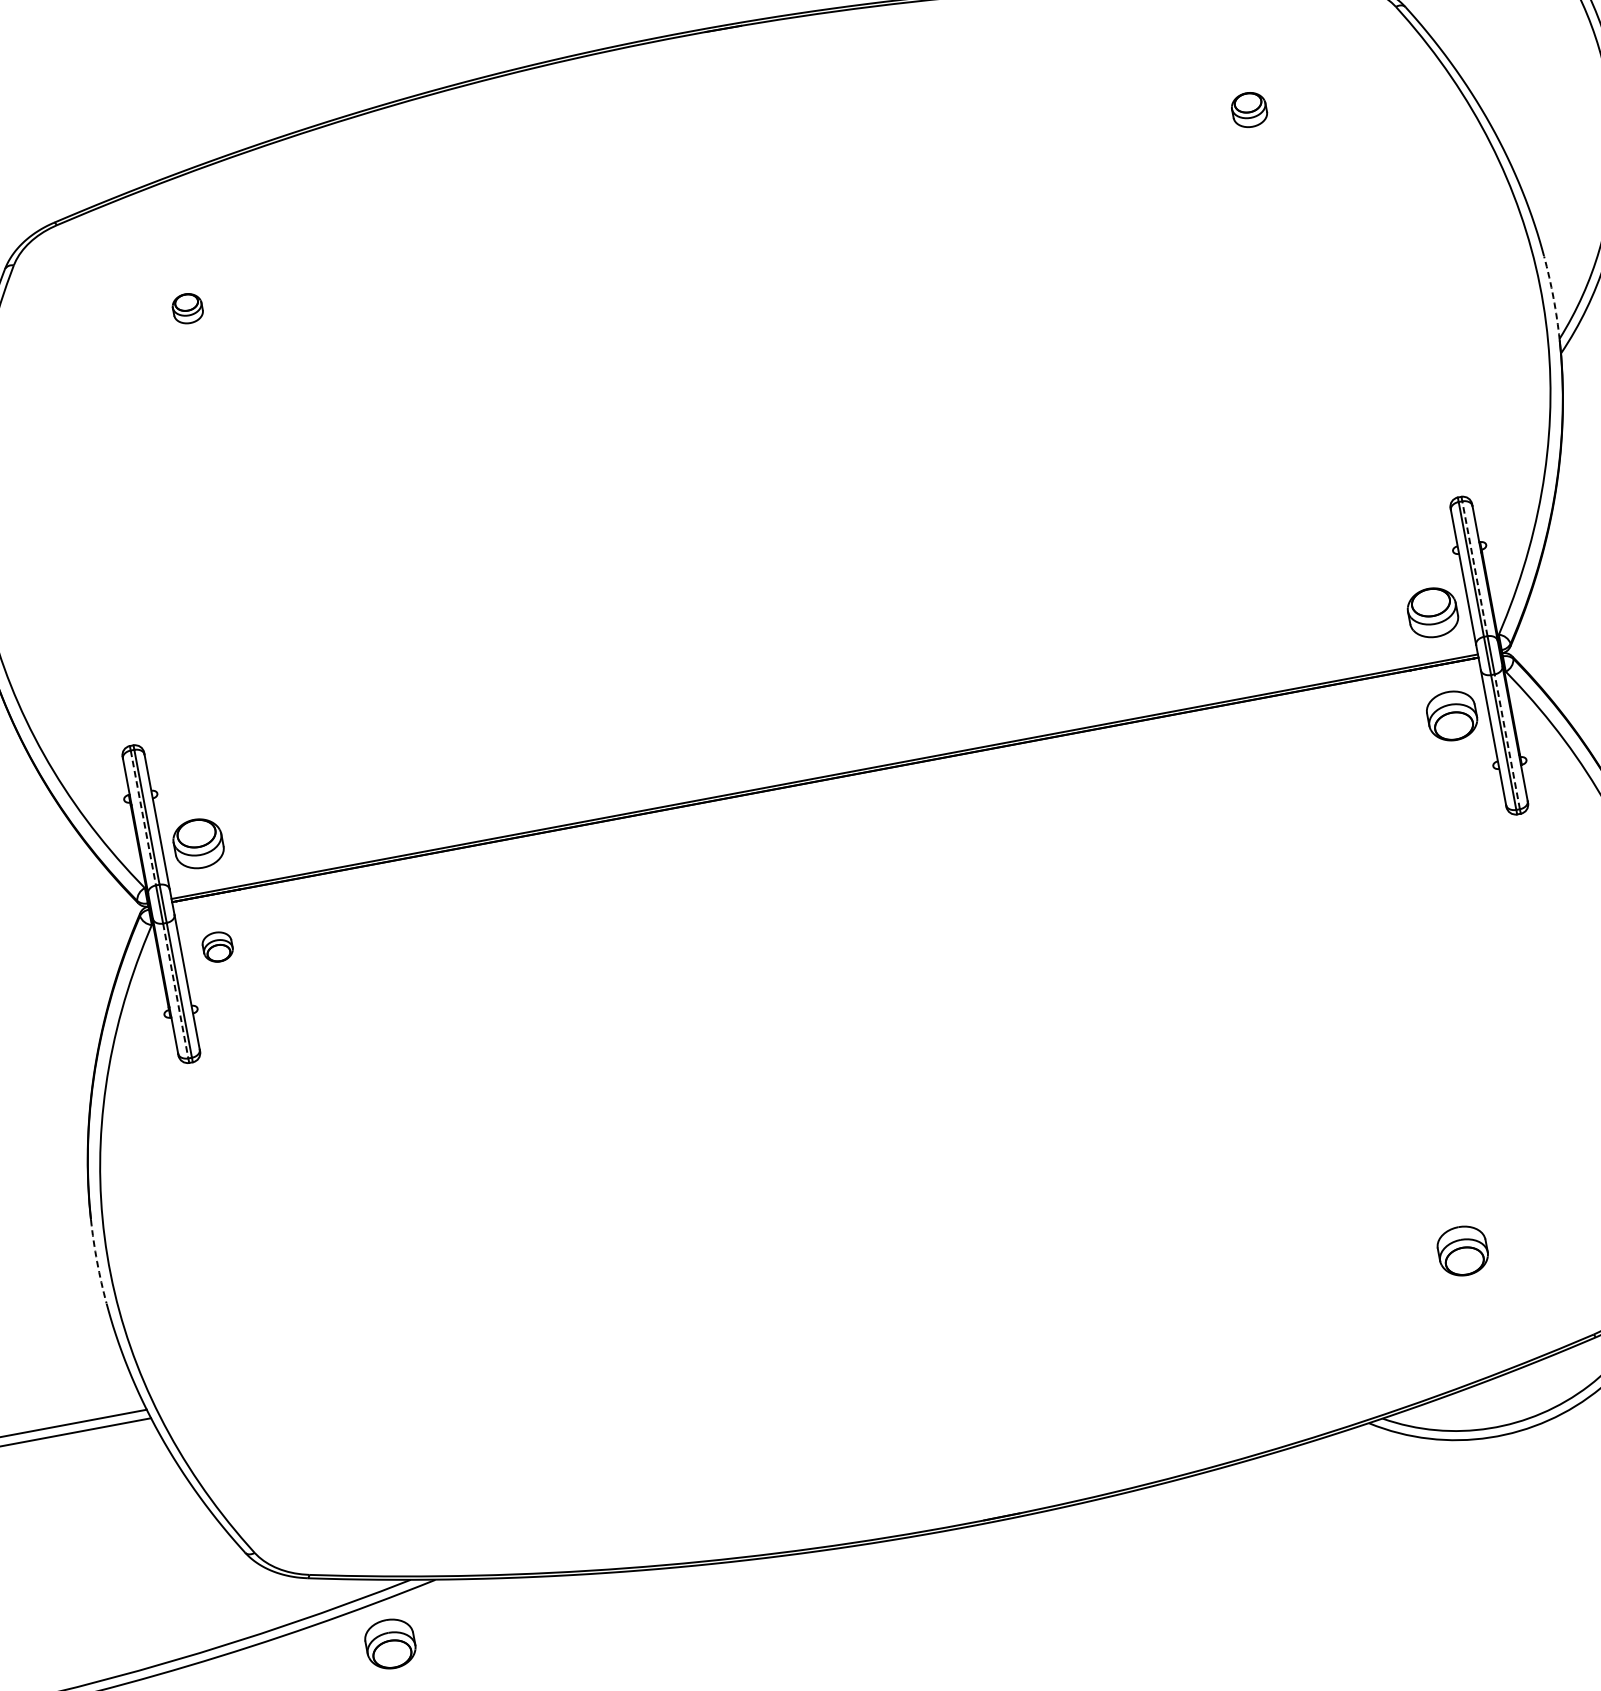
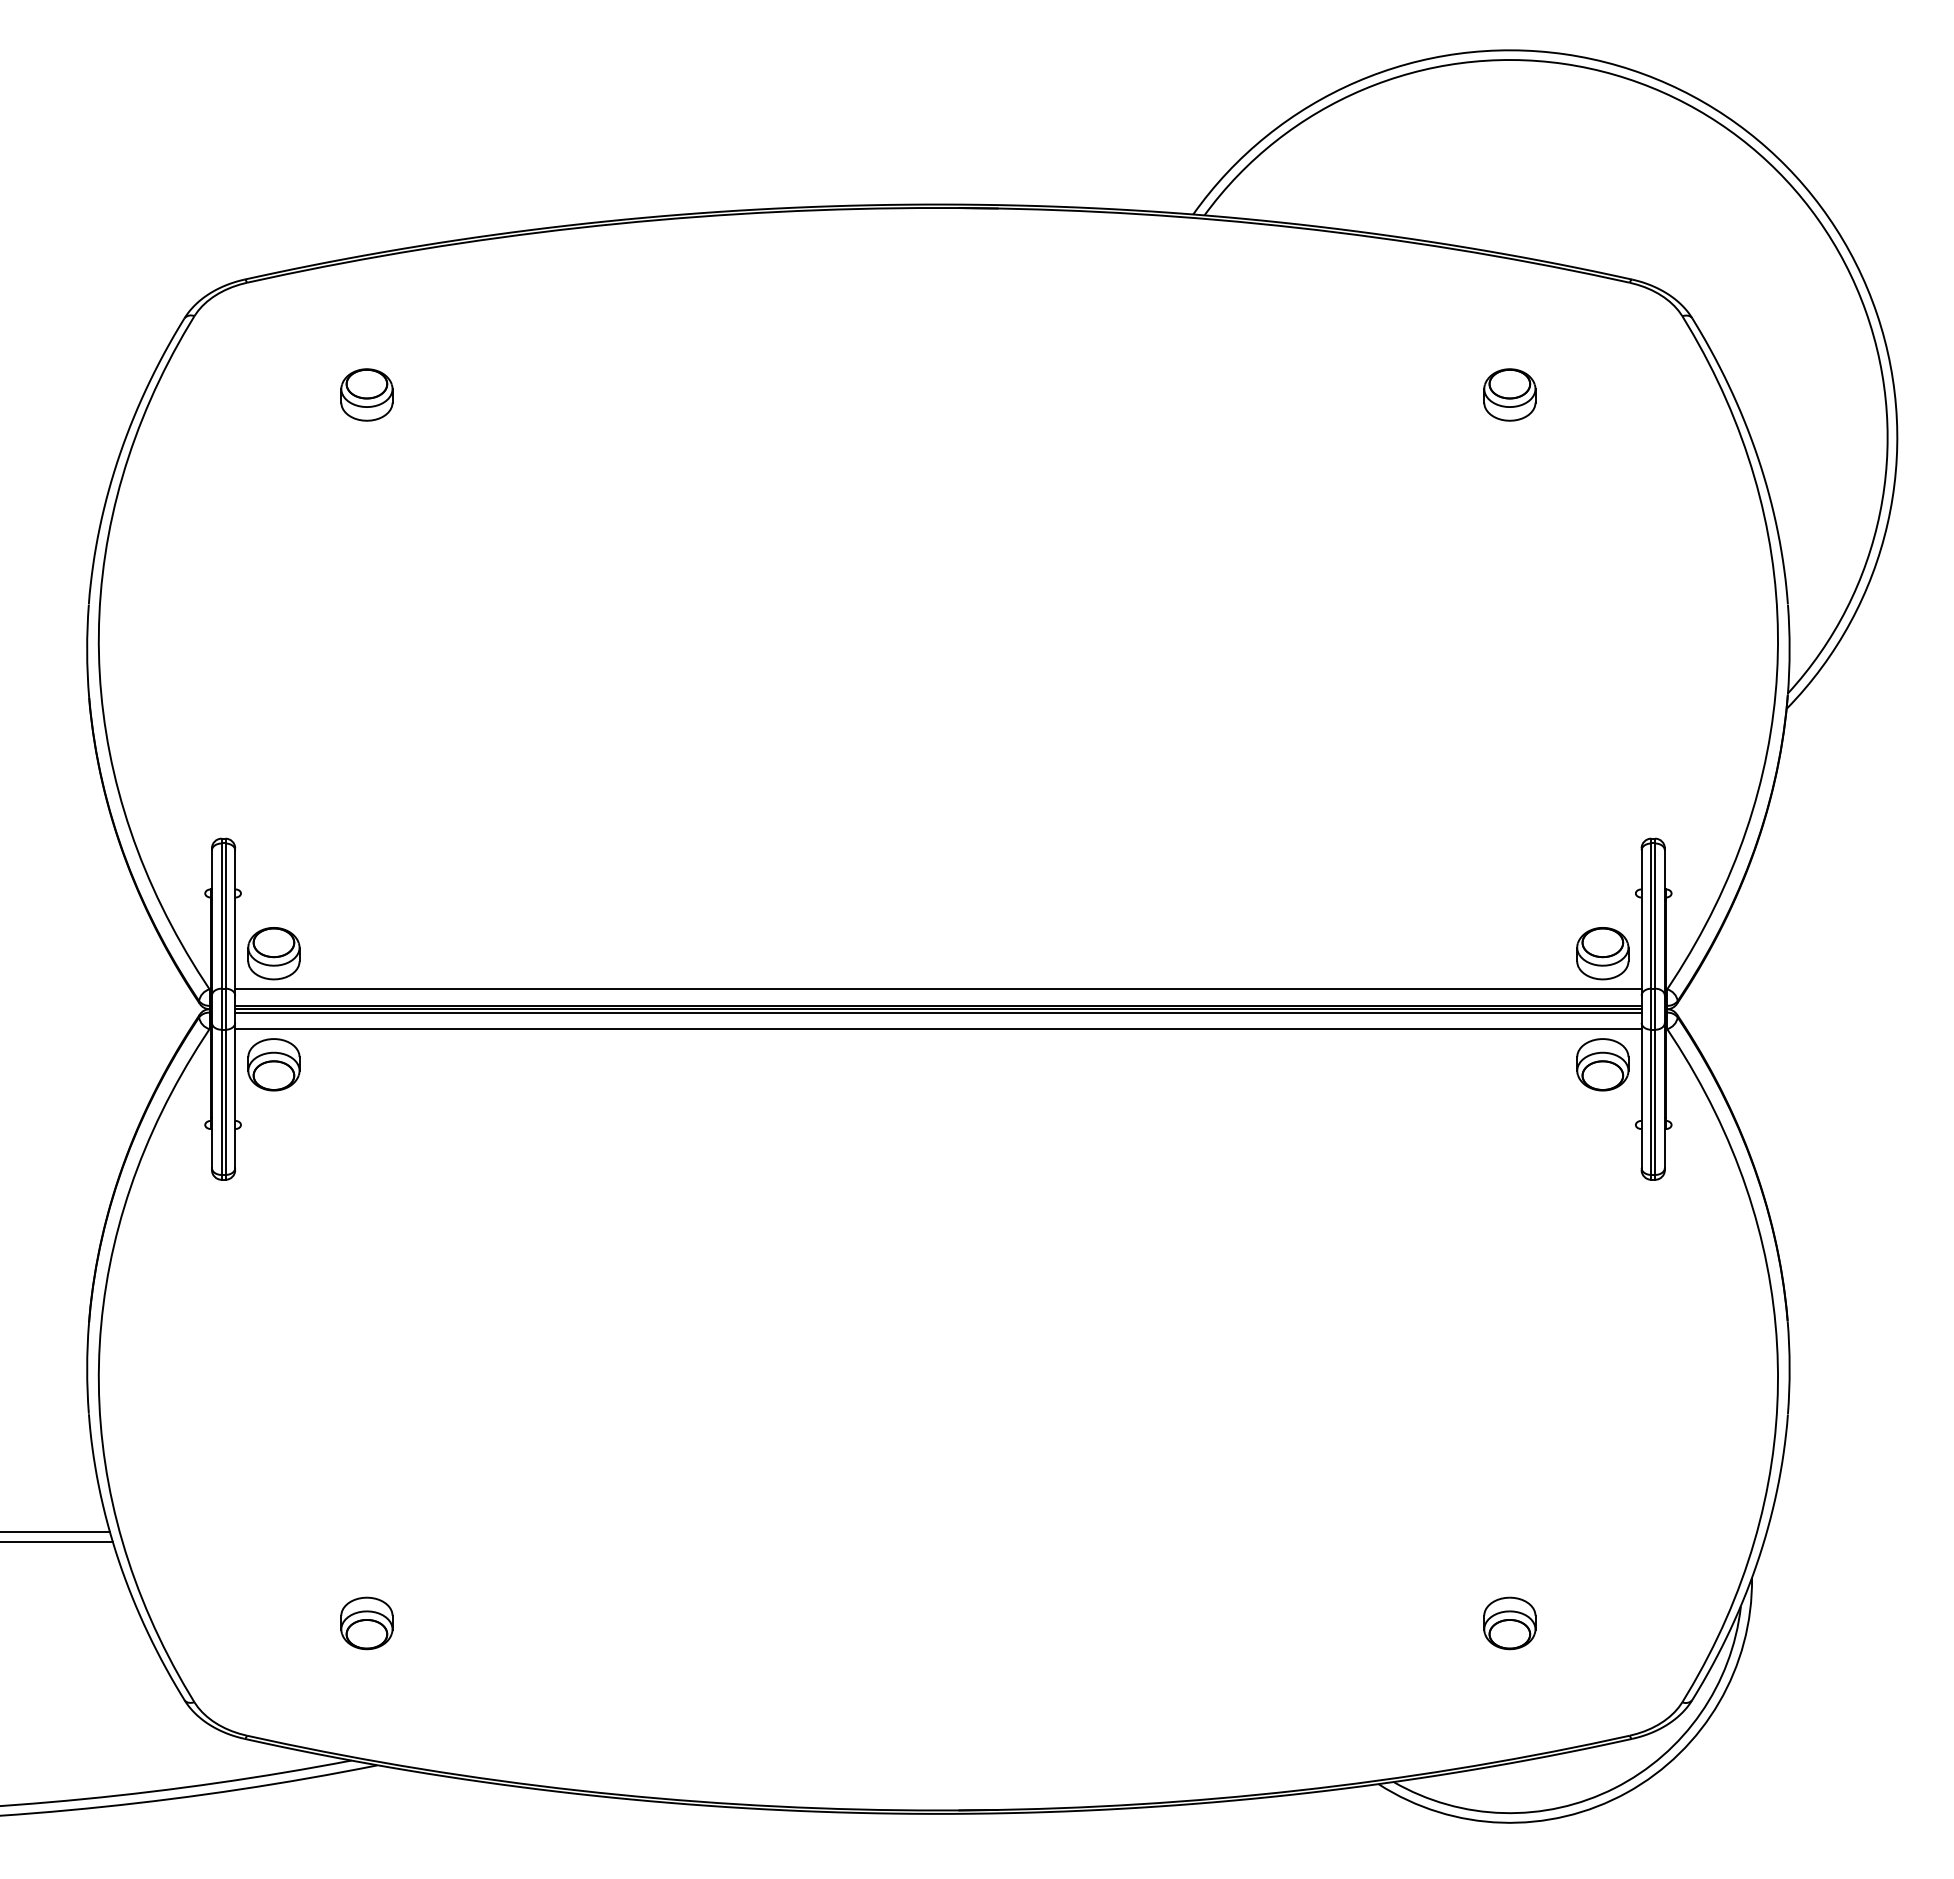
part: (1248, 109) -> (1509, 394), size x1.43
arc: (1553, 297) -> (1789, 649), dashed -> solid
part: (187, 308) -> (366, 394), size x1.67
line: (1475, 569) -> (1655, 916), dashed -> solid
line: (1507, 741) -> (1655, 1102), dashed -> solid
line: (821, 761) -> (938, 989), added
line: (825, 782) -> (938, 1012), added
line: (828, 798) -> (938, 1029), added
line: (143, 818) -> (221, 916), dashed -> solid
part: (217, 946) -> (273, 1064), size x1.67
line: (175, 991) -> (221, 1102), dashed -> solid
arc: (97, 1261) -> (87, 1368), dashed -> solid
part: (390, 1644) -> (366, 1623), moved

